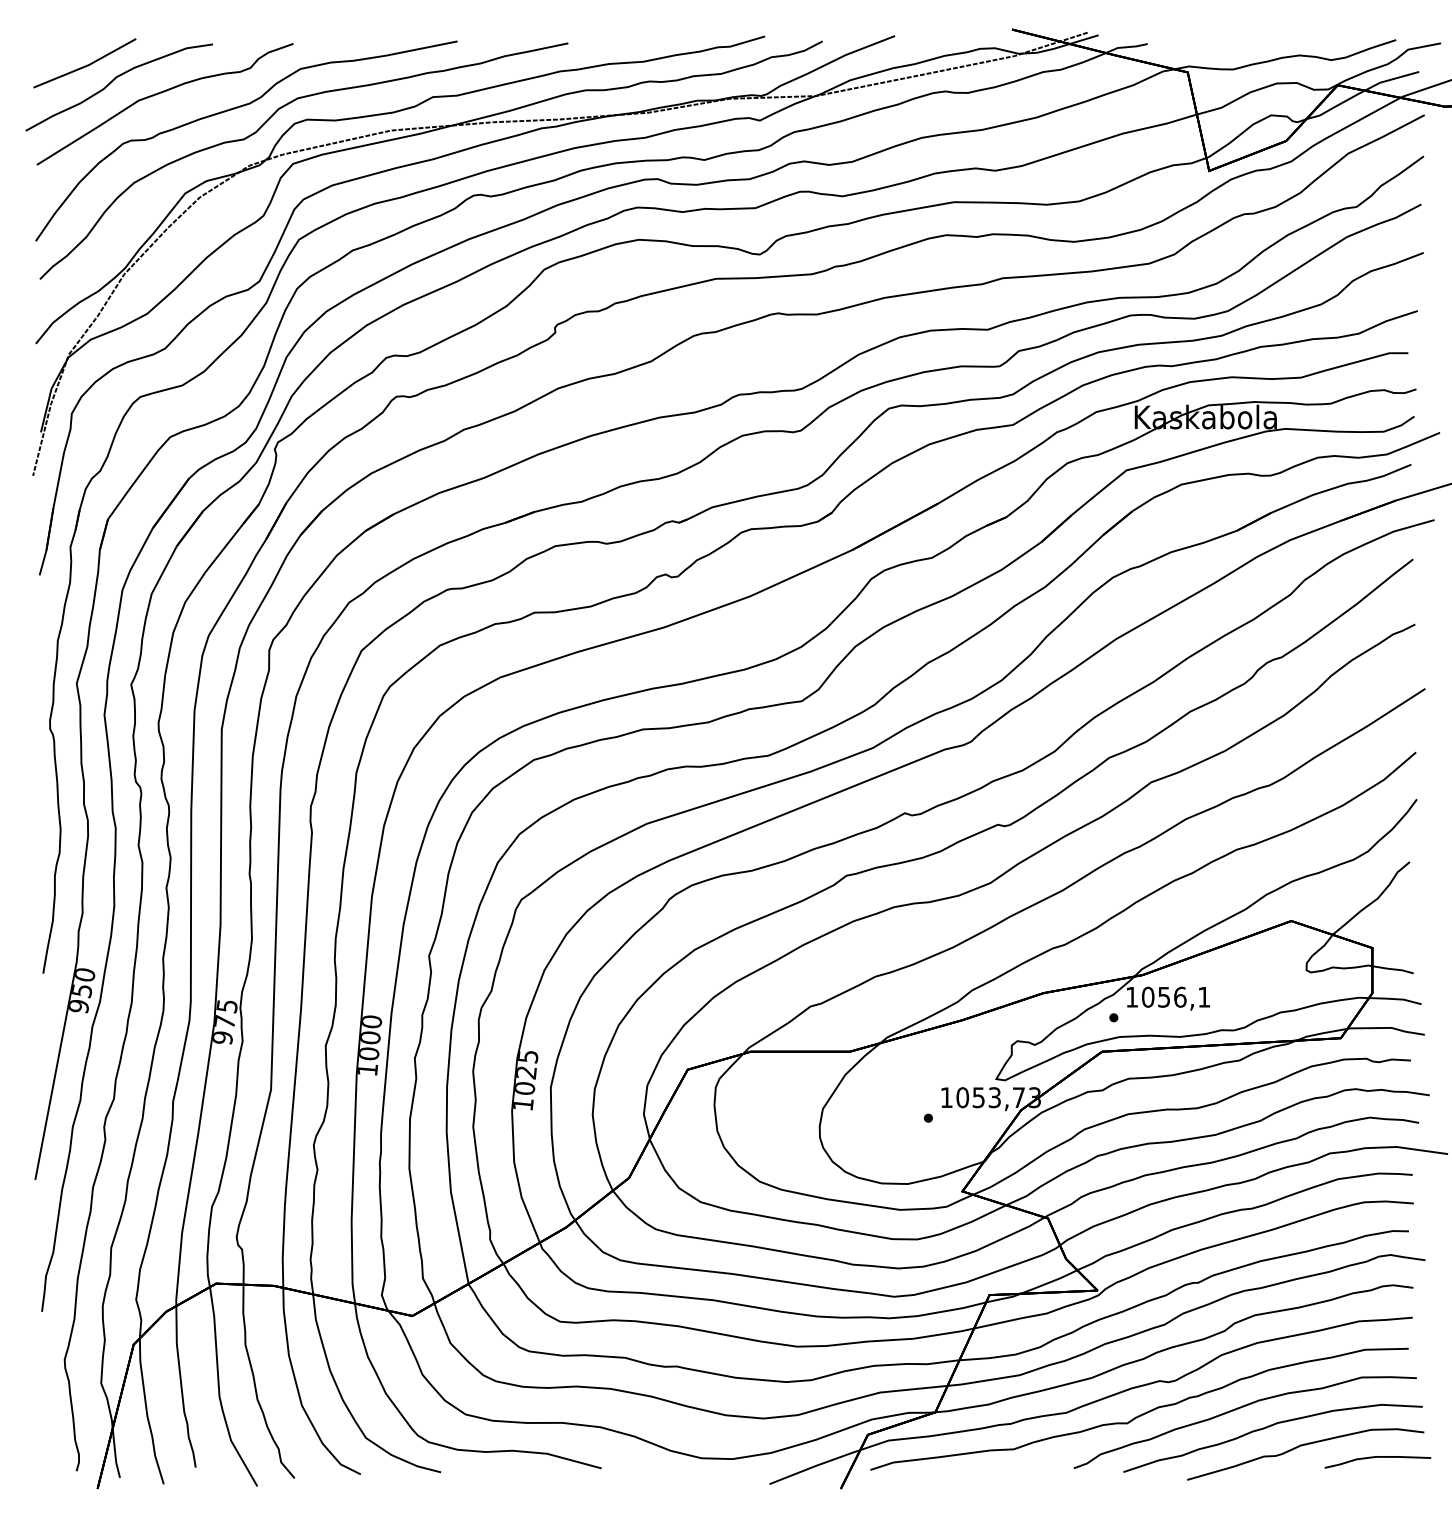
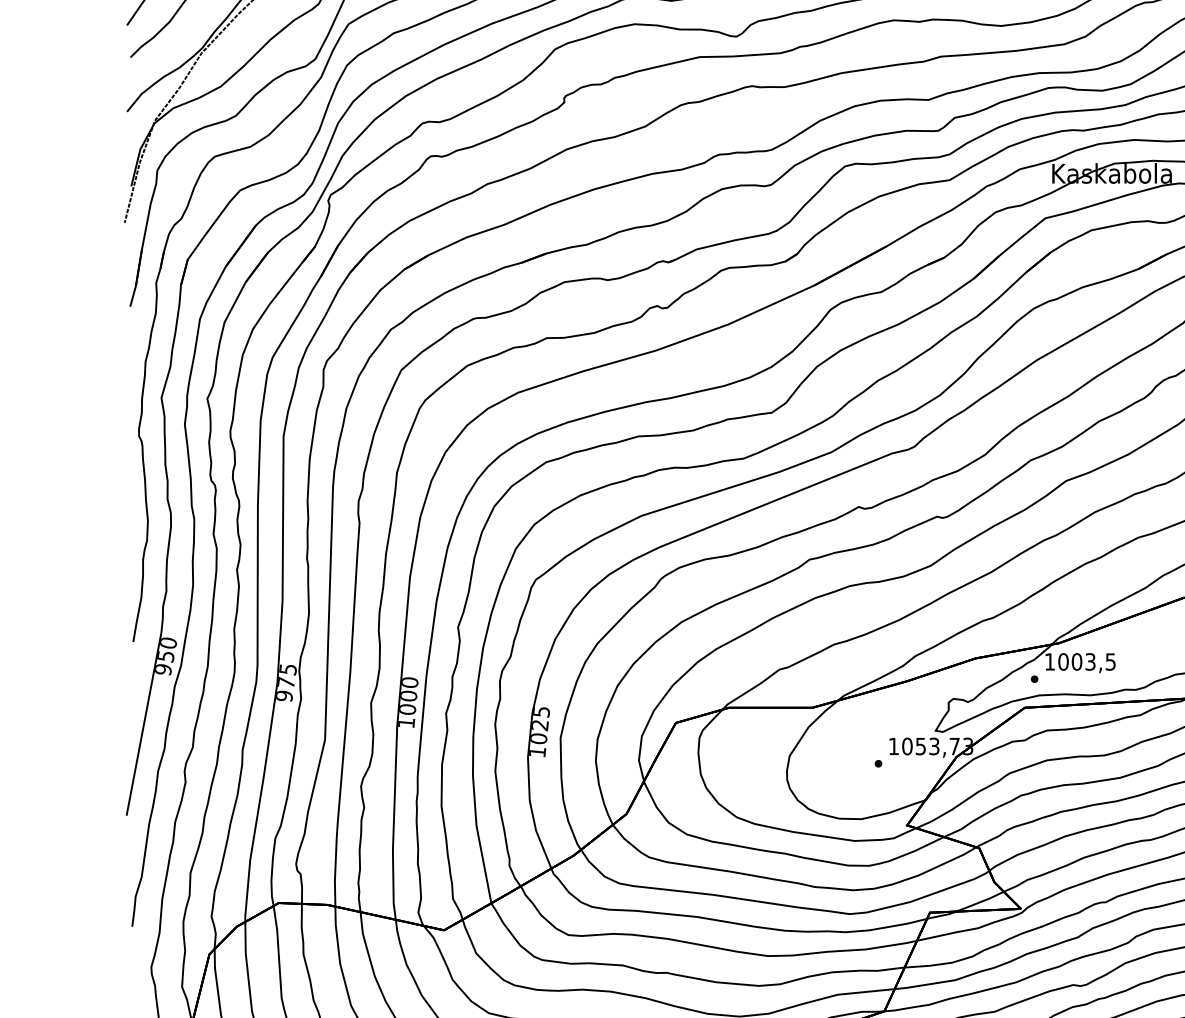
text: (1184, 996) -> (1094, 661), 1056,1 -> 1003,5

